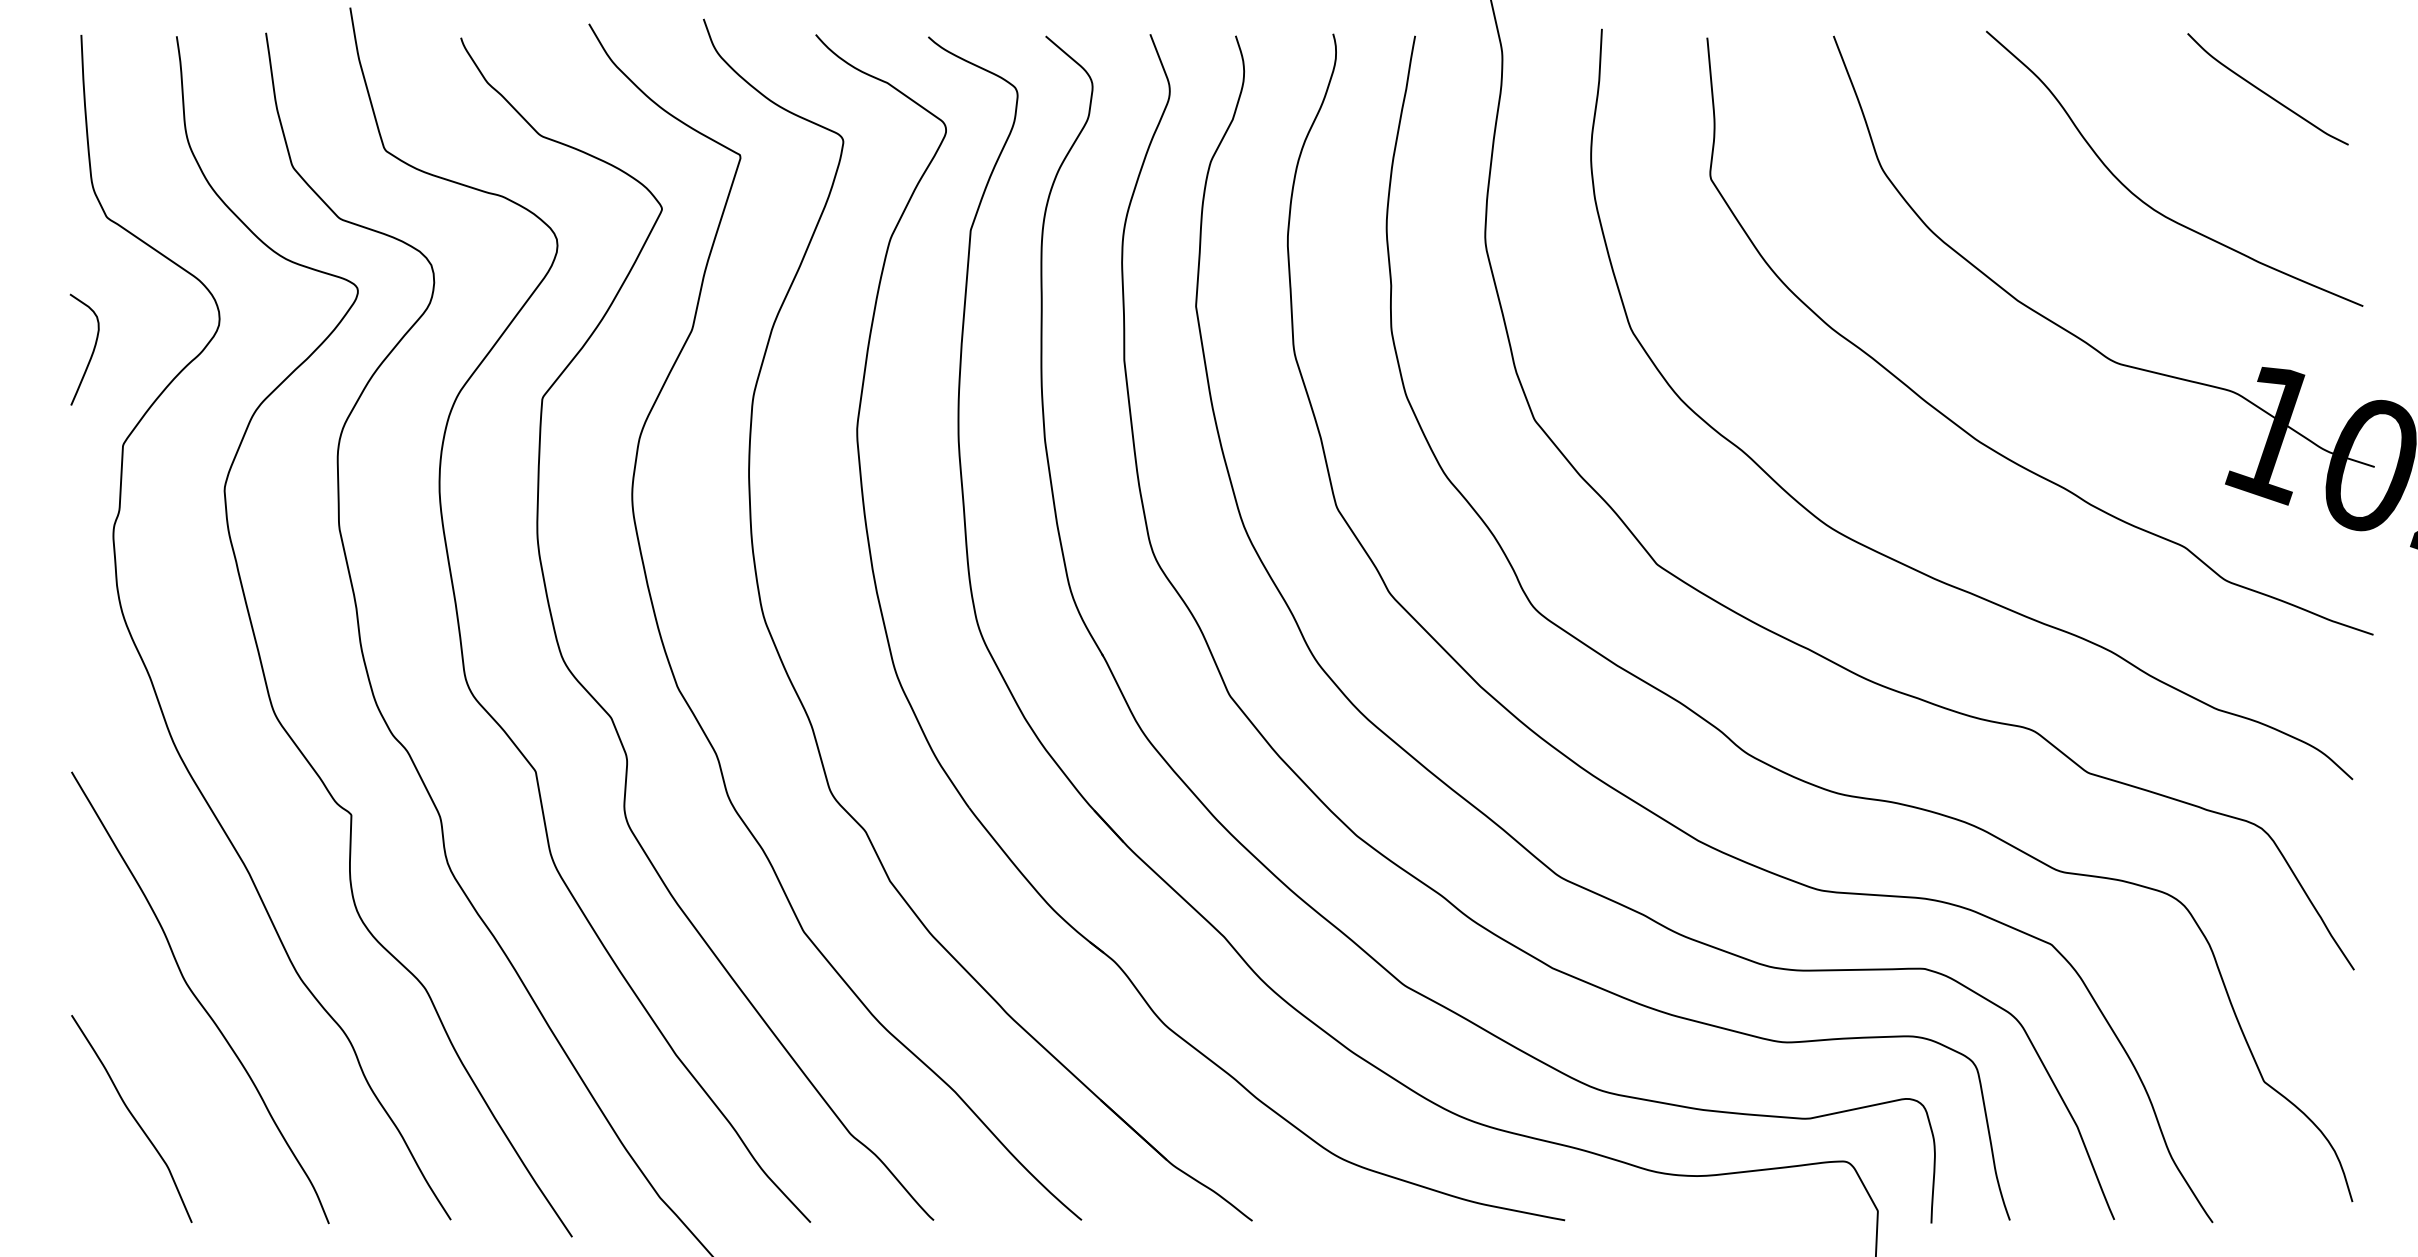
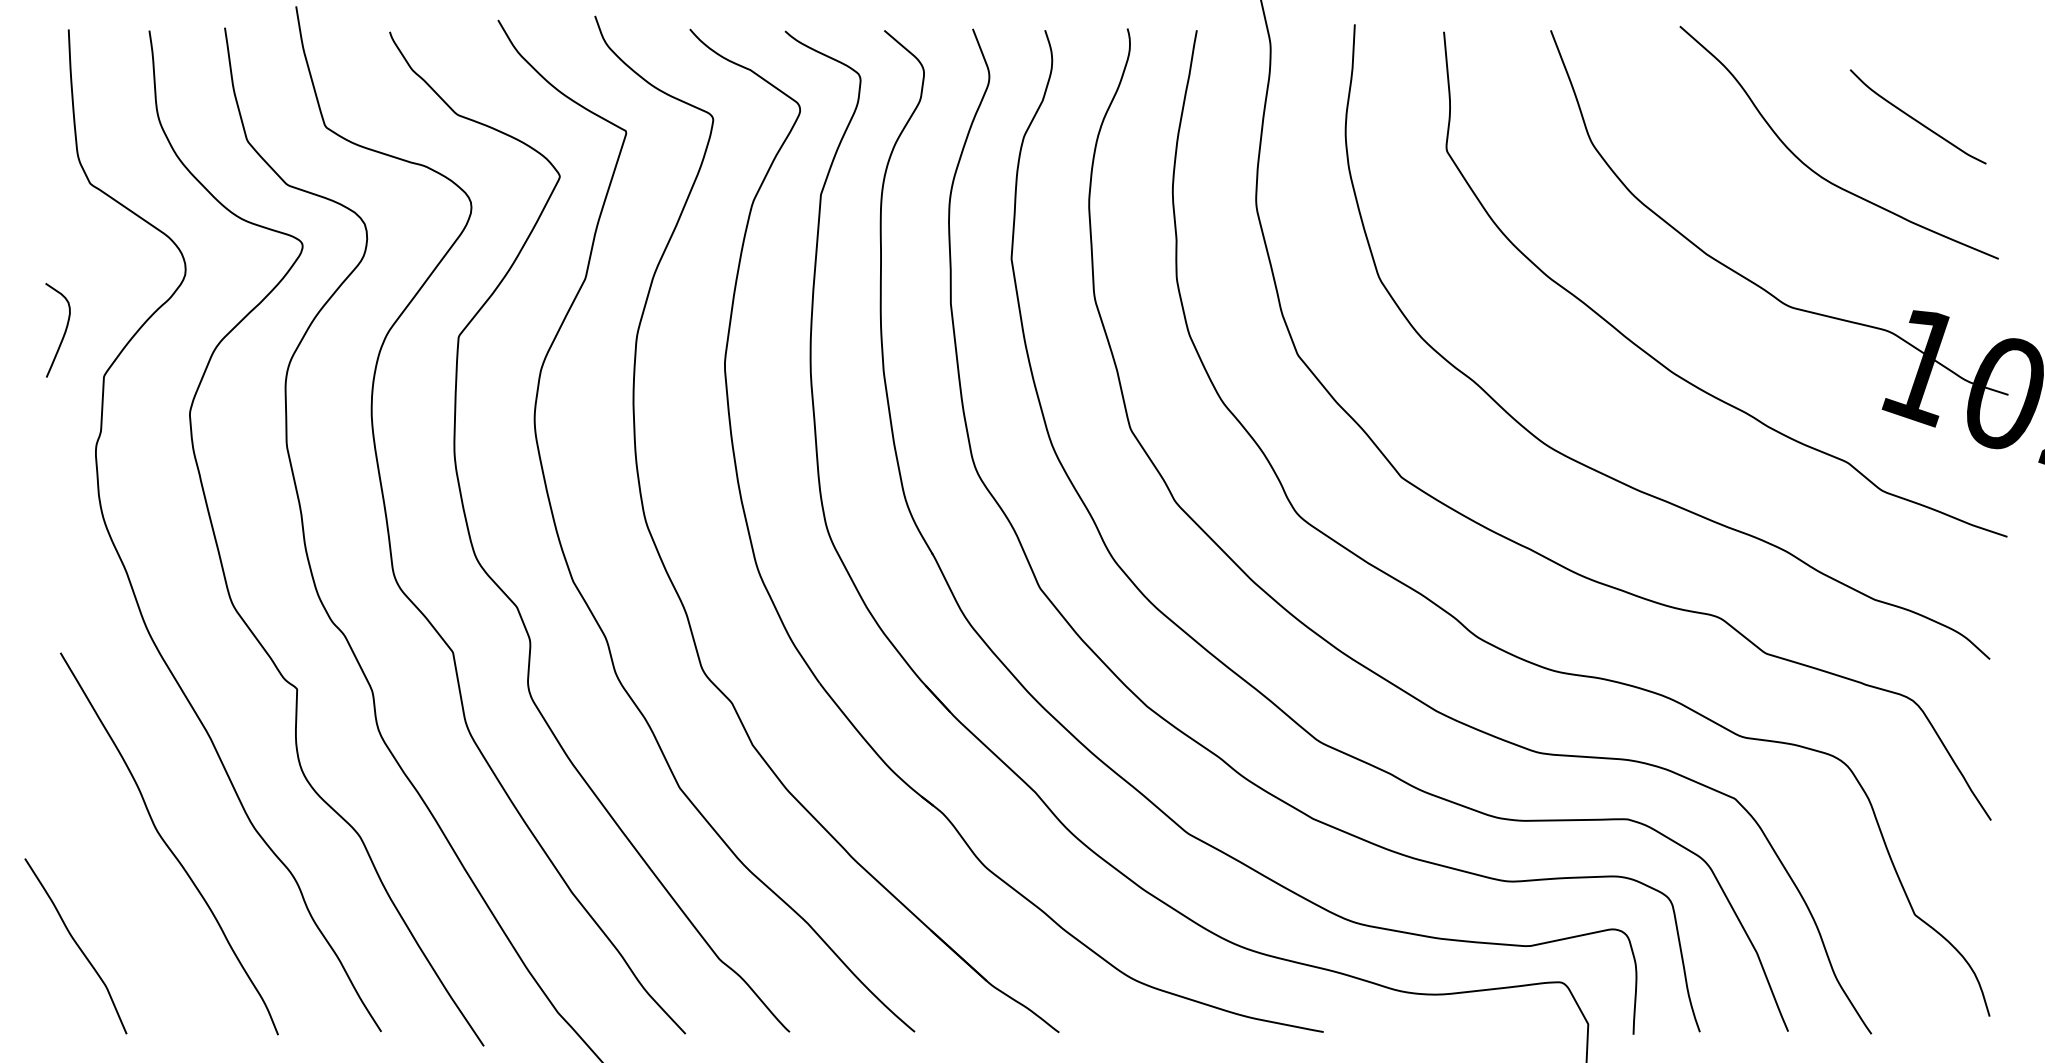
curve: (2264, 91) -> (1915, 118), moved
curve: (92, 350) -> (64, 331), moved
curve: (132, 1117) -> (76, 945), moved

